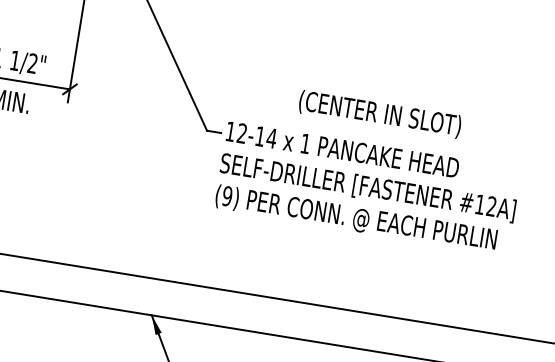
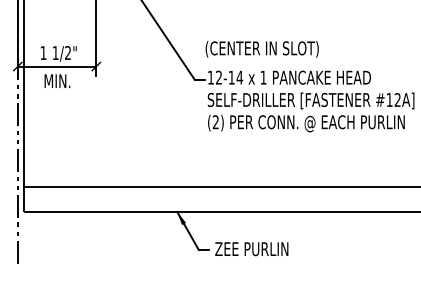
text: (379, 114) -> (261, 49), moved
text: (226, 196) -> (215, 122), (9) -> (2)

